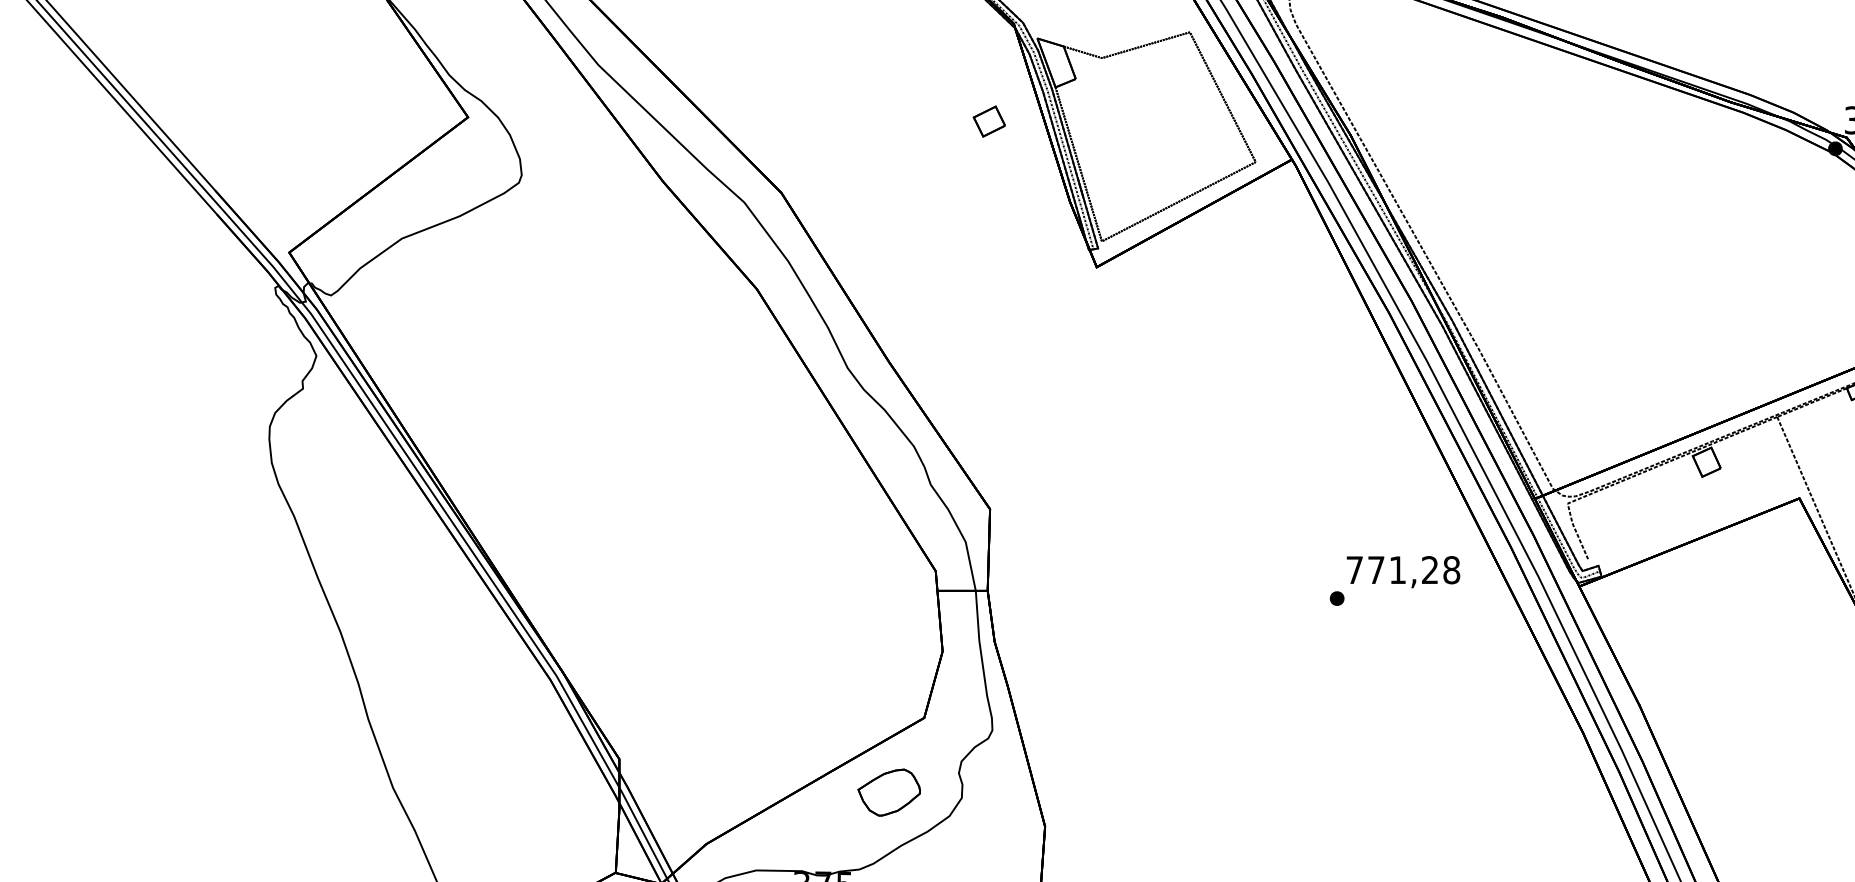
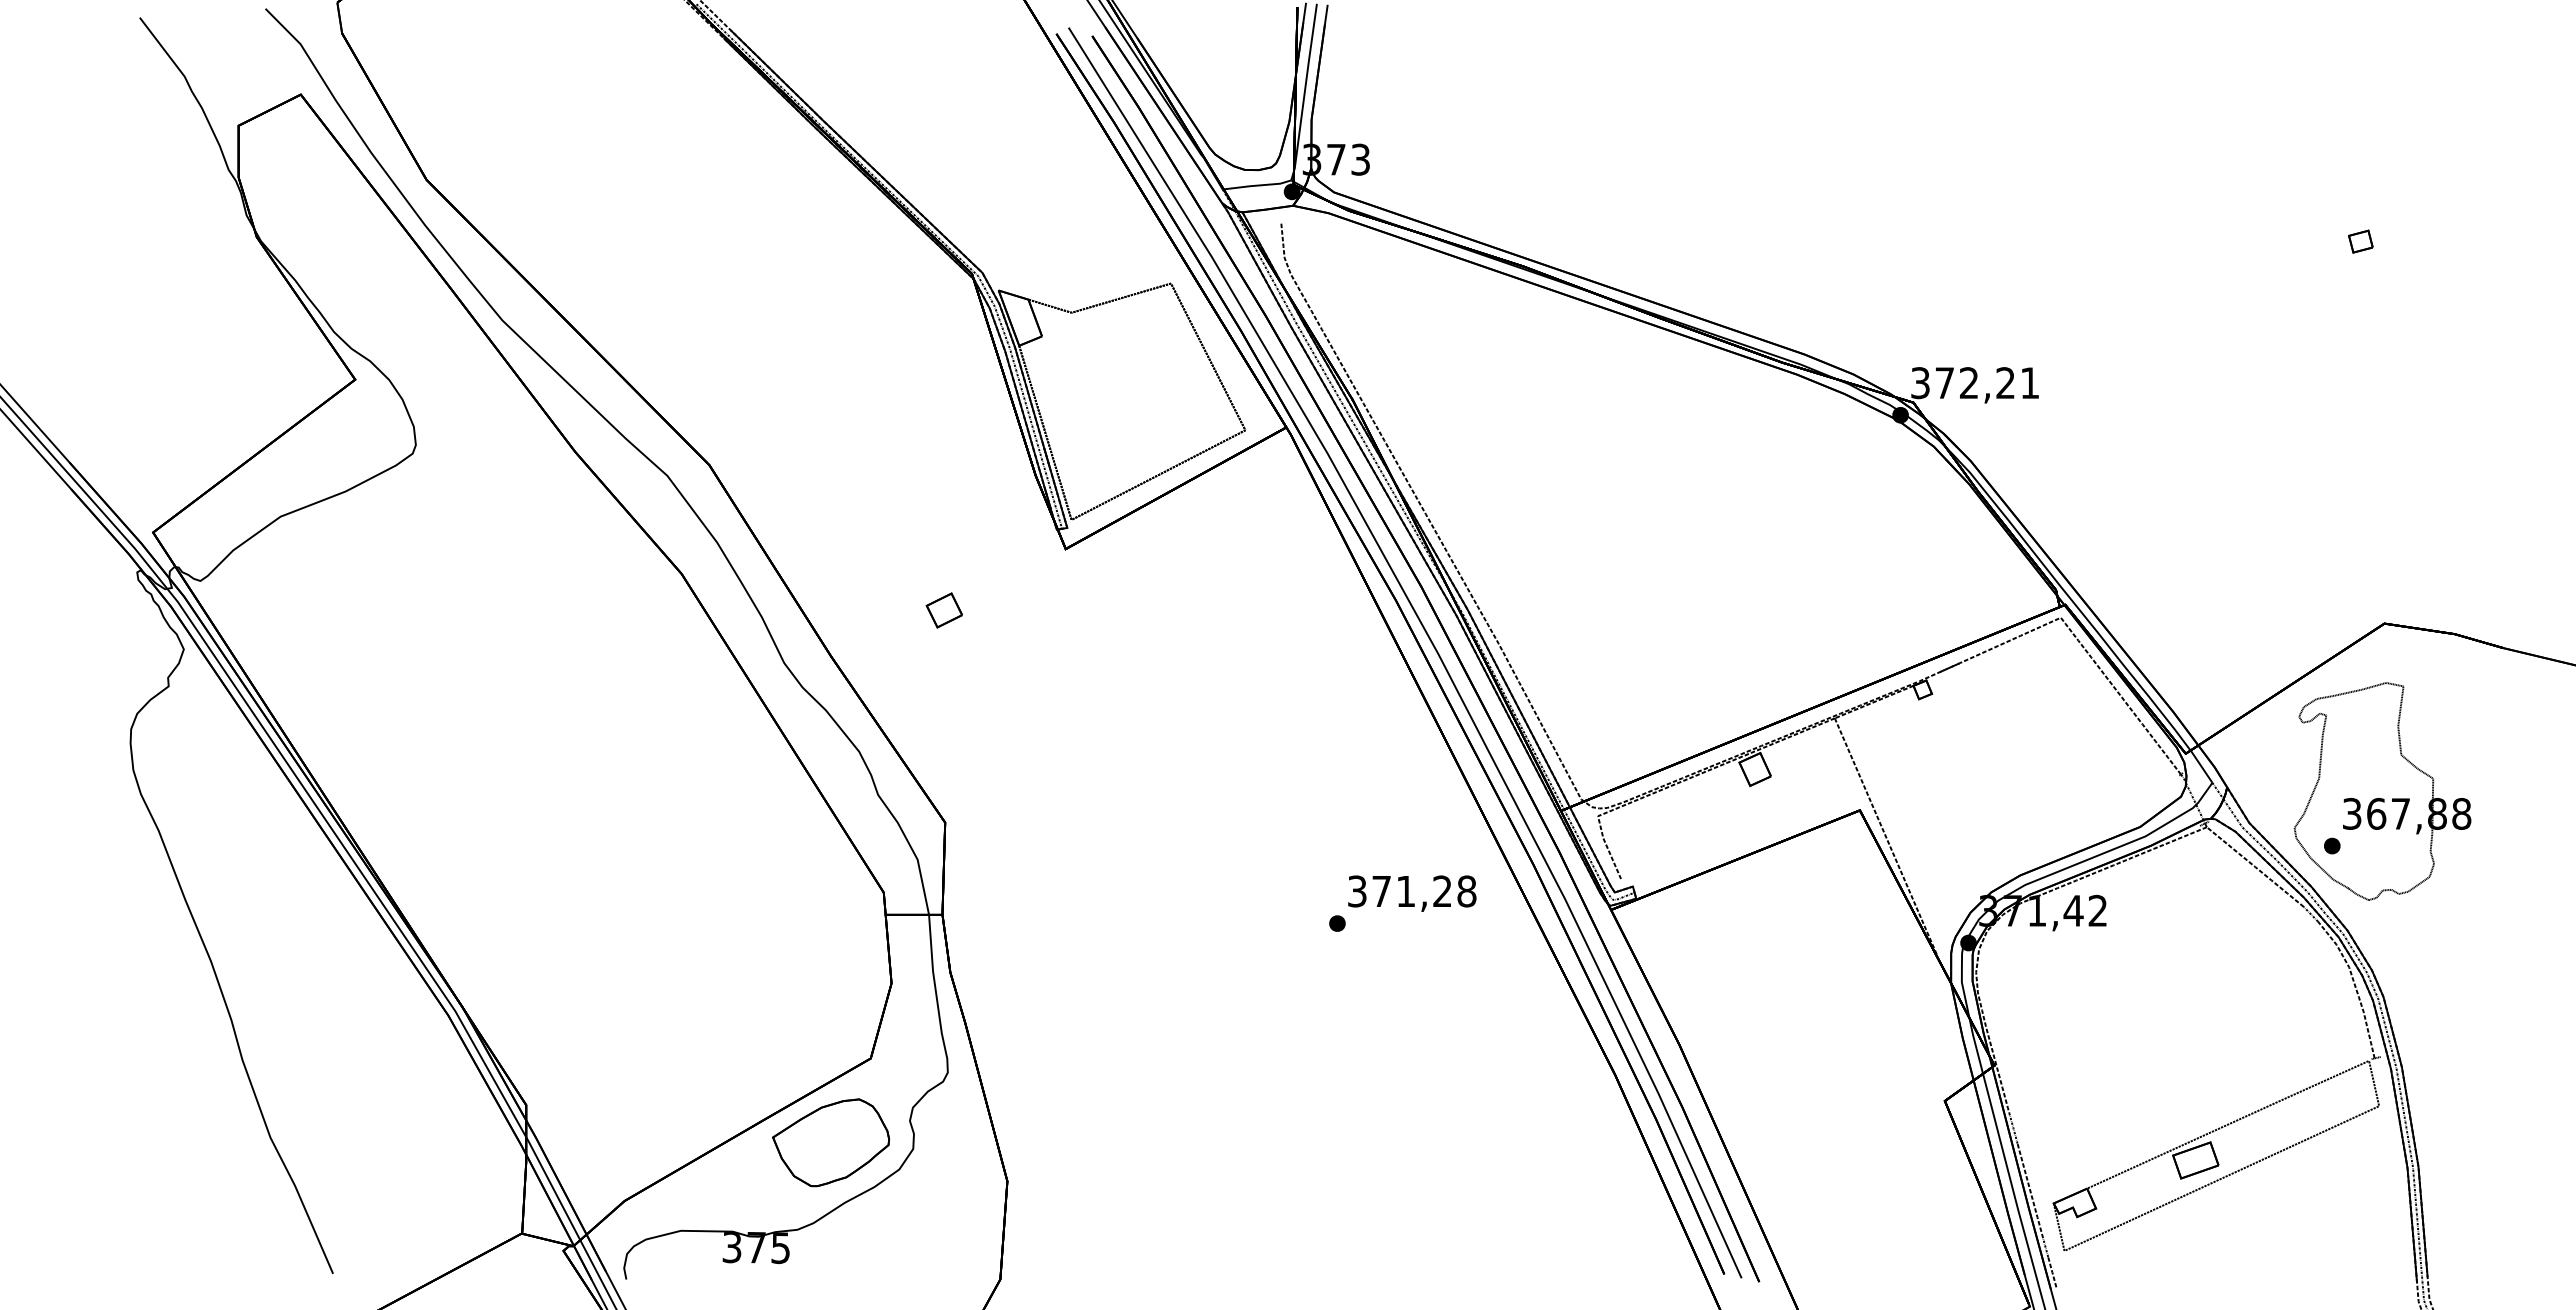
part: (988, 121) -> (943, 610), moved
text: (1354, 570) -> (1357, 891), 771,28 -> 371,28
part: (889, 792) -> (831, 1142), size x1.67

